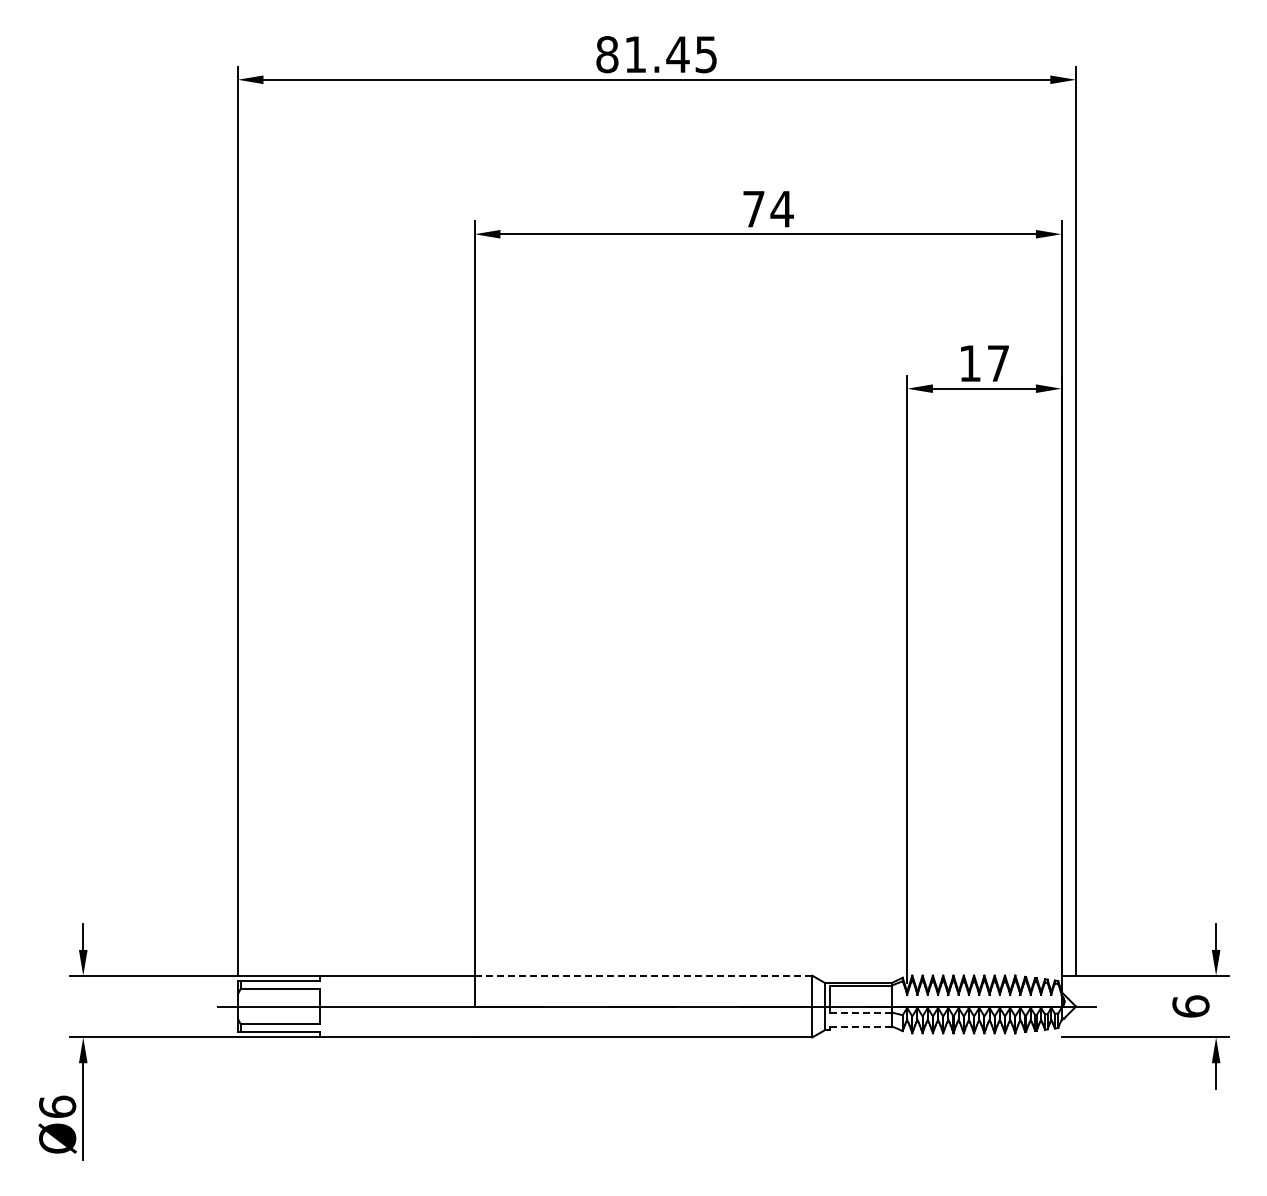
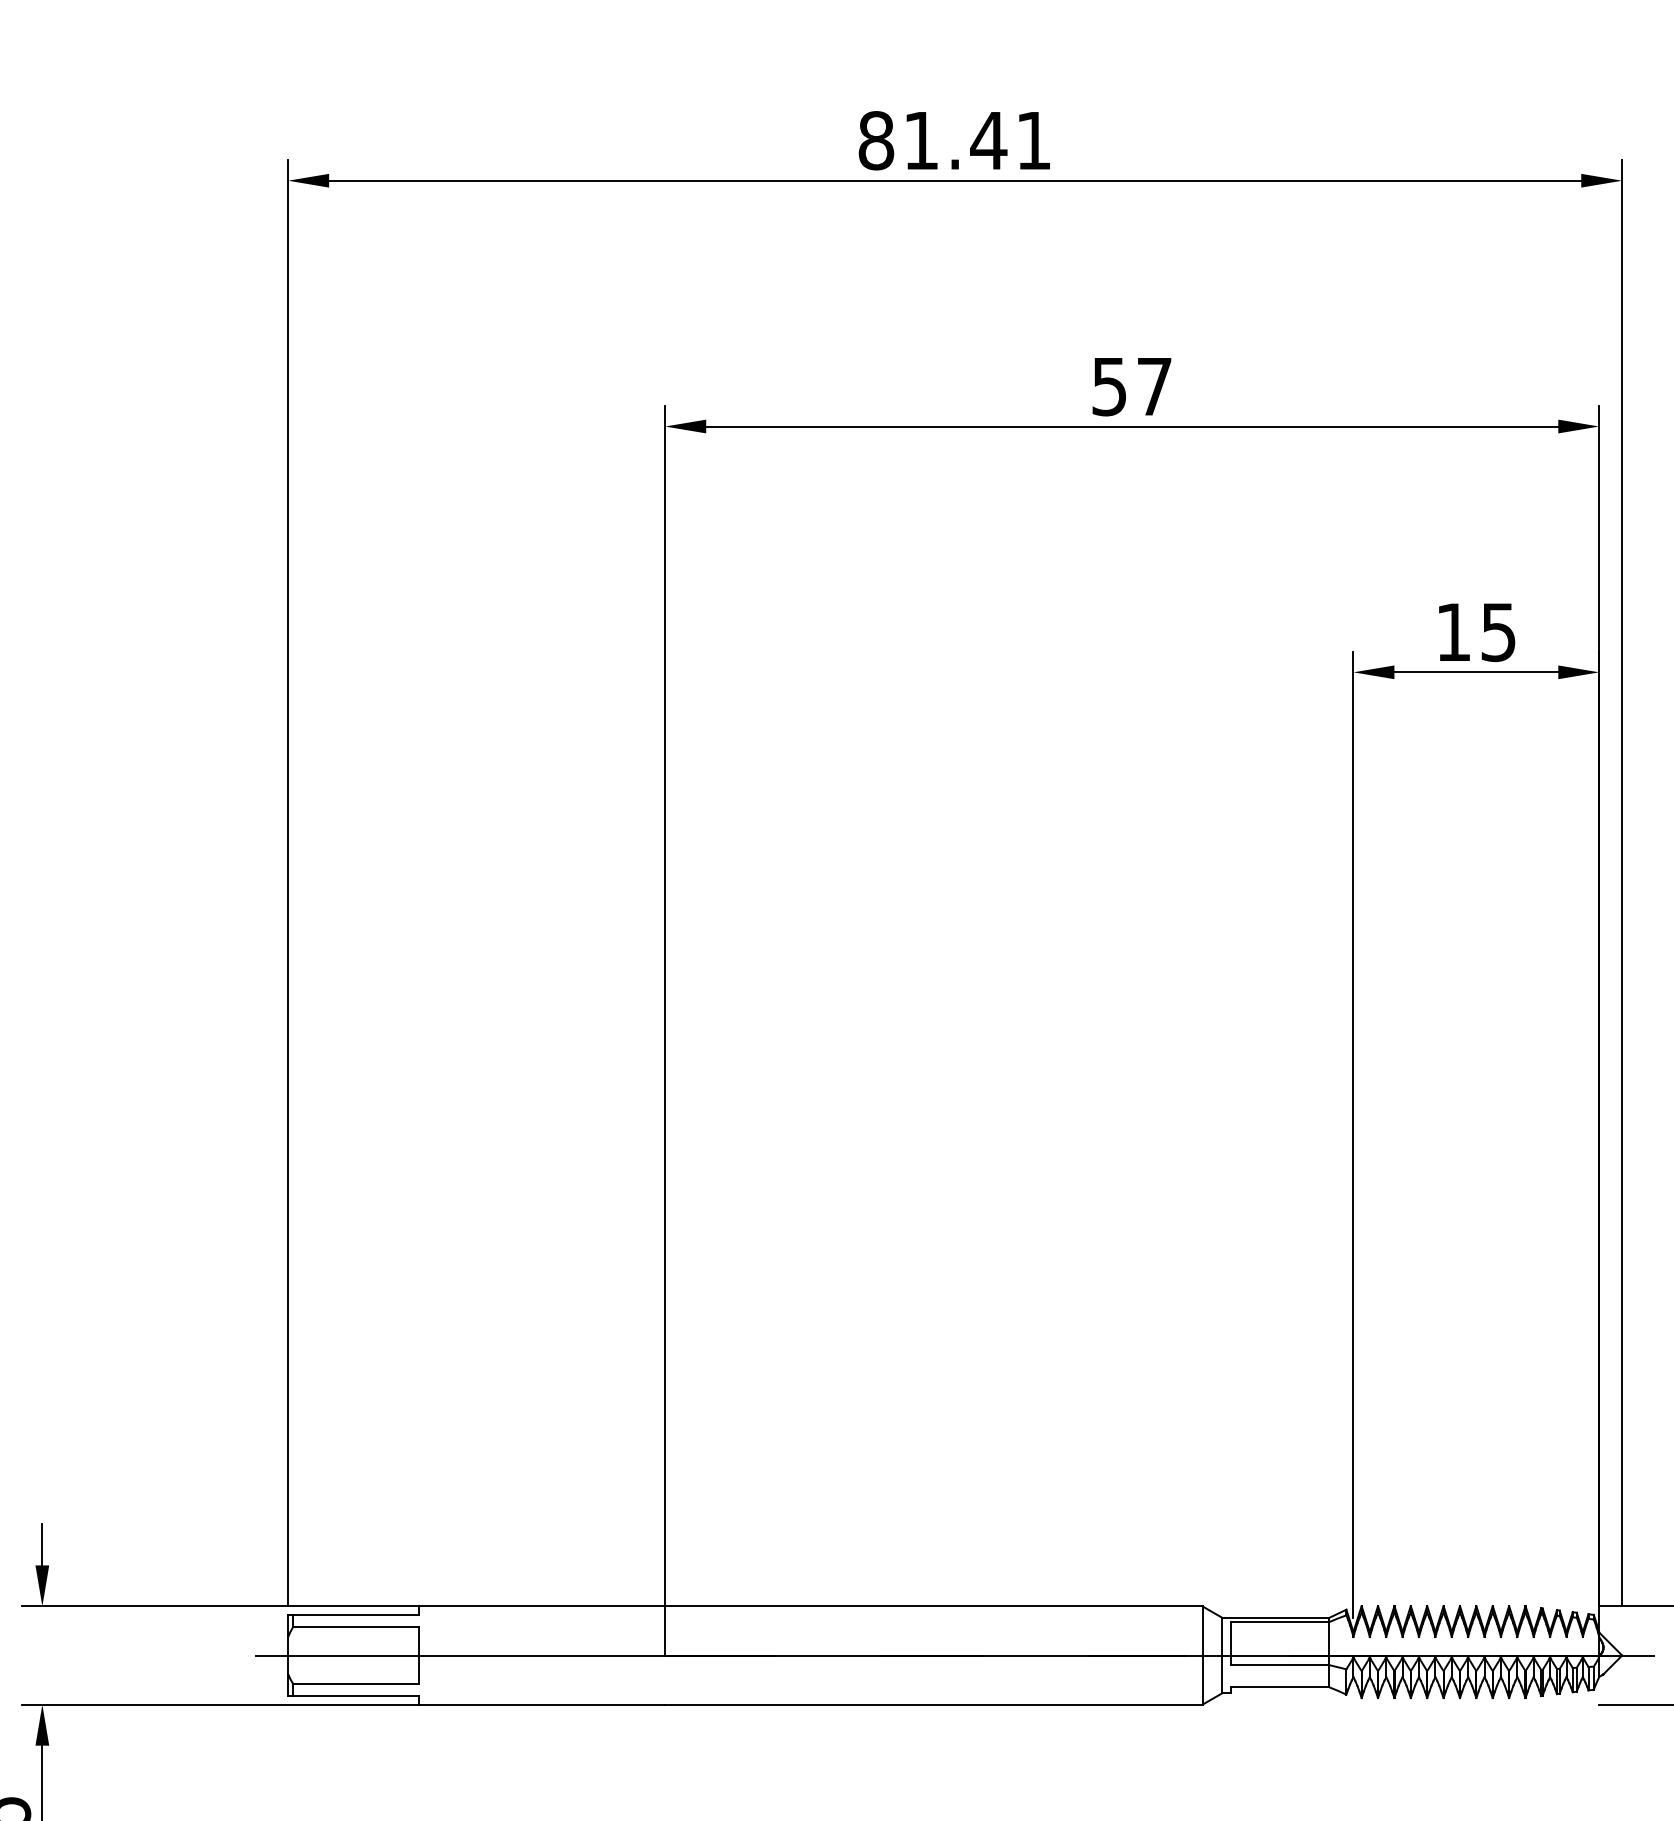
text: (705, 54) -> (1032, 140), 81.45 -> 81.41
text: (768, 209) -> (1132, 387), 74 -> 57
text: (997, 363) -> (1497, 632), 17 -> 15
line: (643, 975) -> (933, 1606), dashed -> solid
line: (861, 1012) -> (1280, 1664), dashed -> solid
line: (861, 1026) -> (1280, 1687), dashed -> solid

